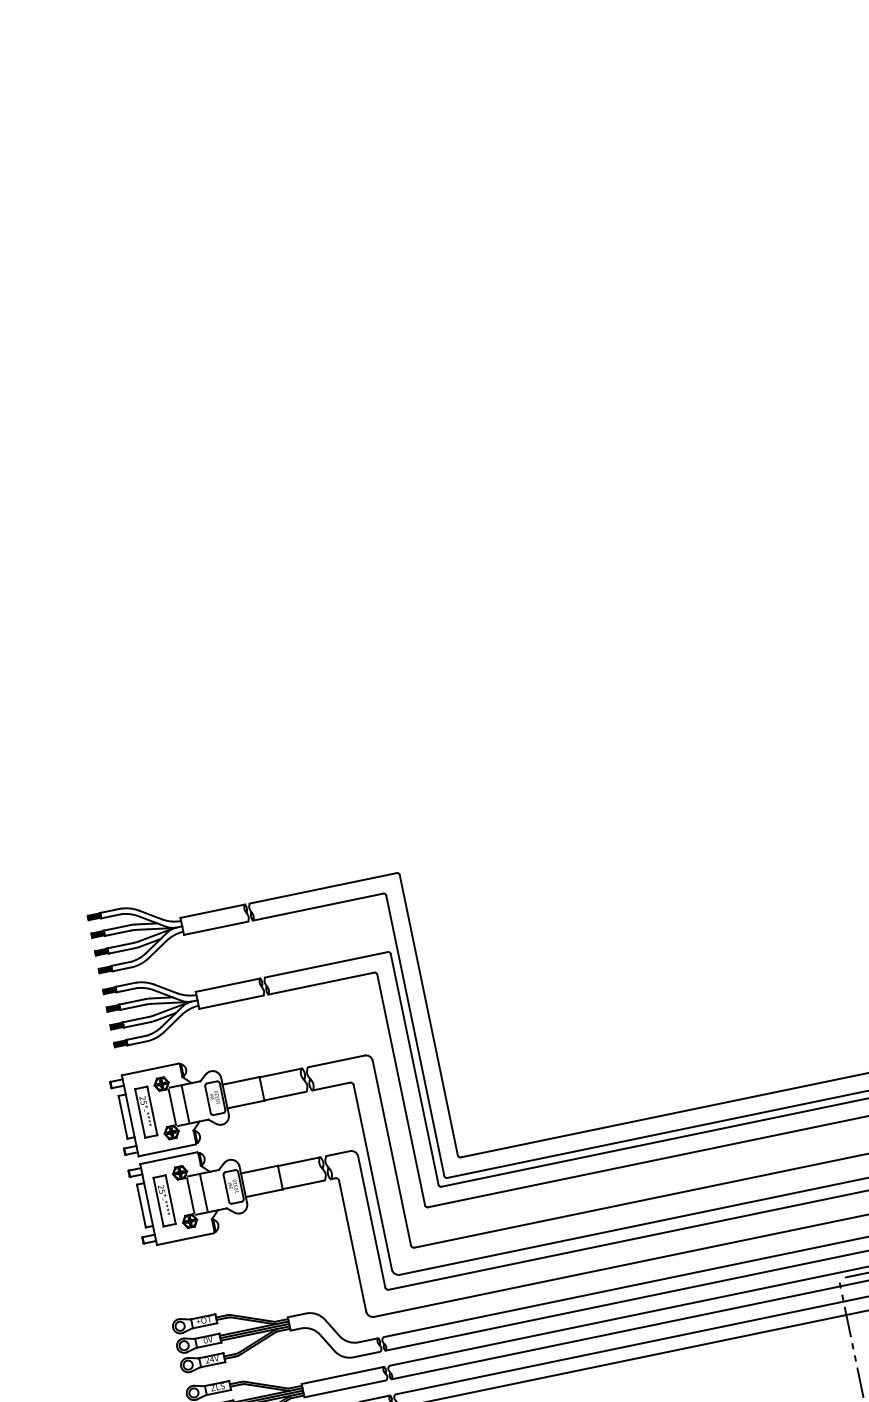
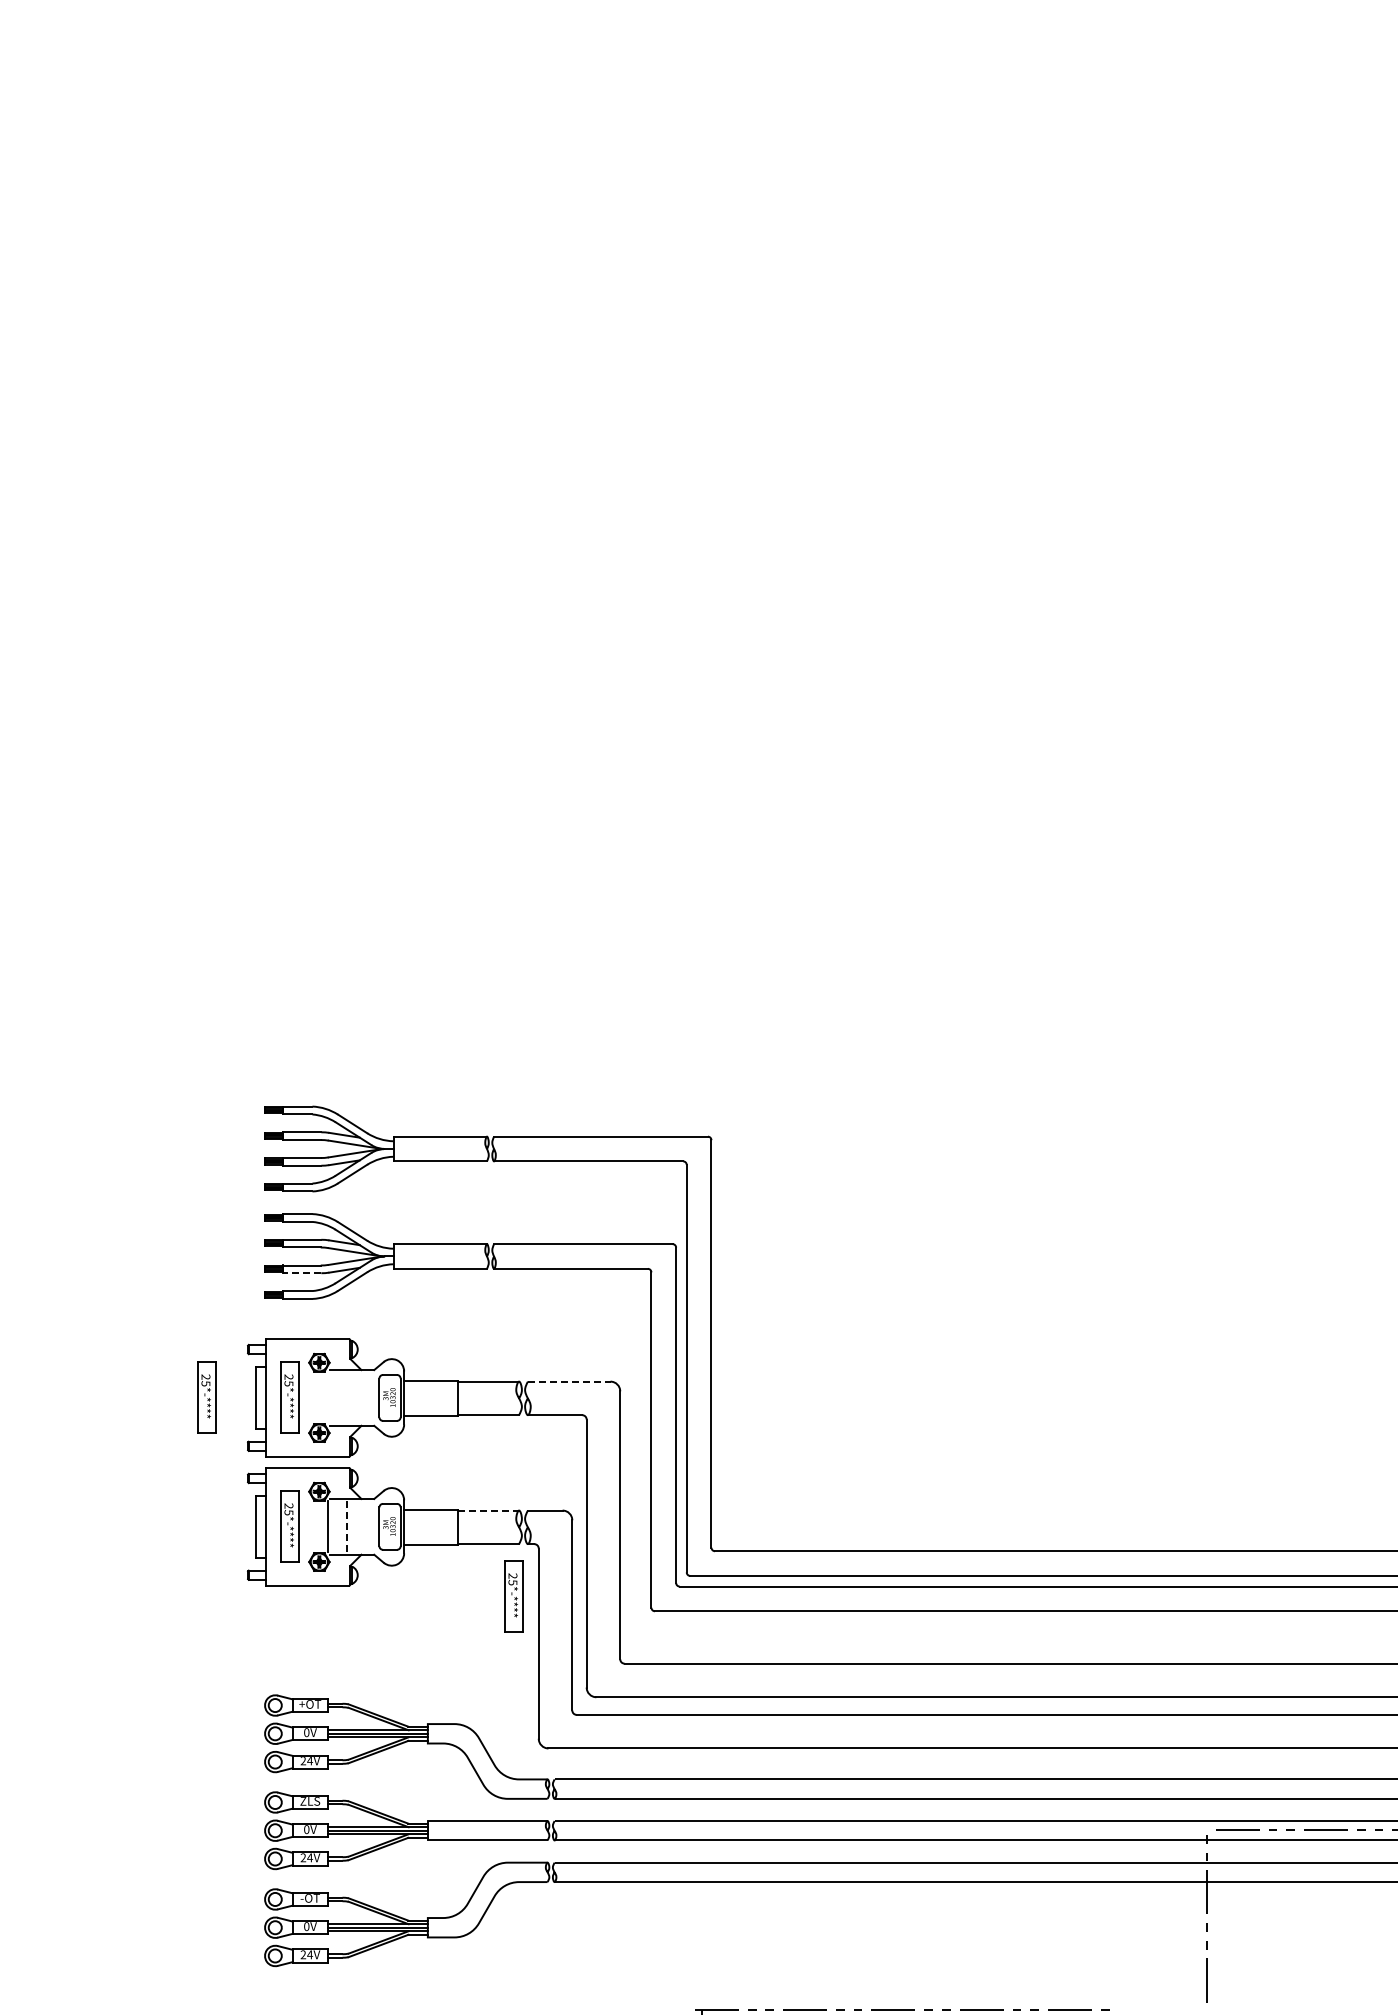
line: (136, 1025) -> (301, 1273), solid -> dashed
line: (336, 1061) -> (569, 1381), solid -> dashed
line: (185, 1104) -> (346, 1397), removed
line: (172, 1106) -> (327, 1397), removed
part: (88, 1124) -> (206, 1397), added
line: (299, 1161) -> (488, 1510), solid -> dashed
line: (203, 1192) -> (346, 1526), solid -> dashed
part: (328, 1217) -> (513, 1596), added

